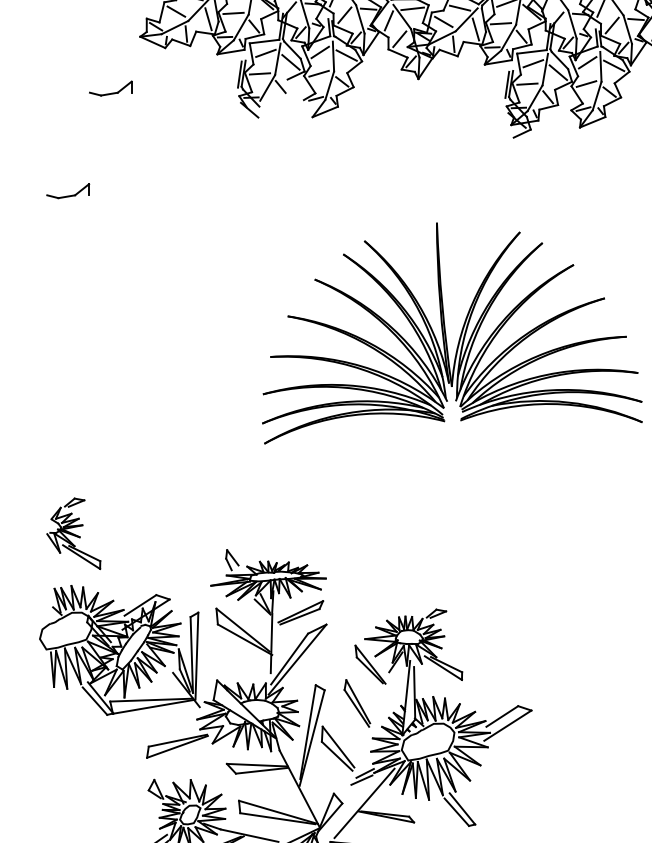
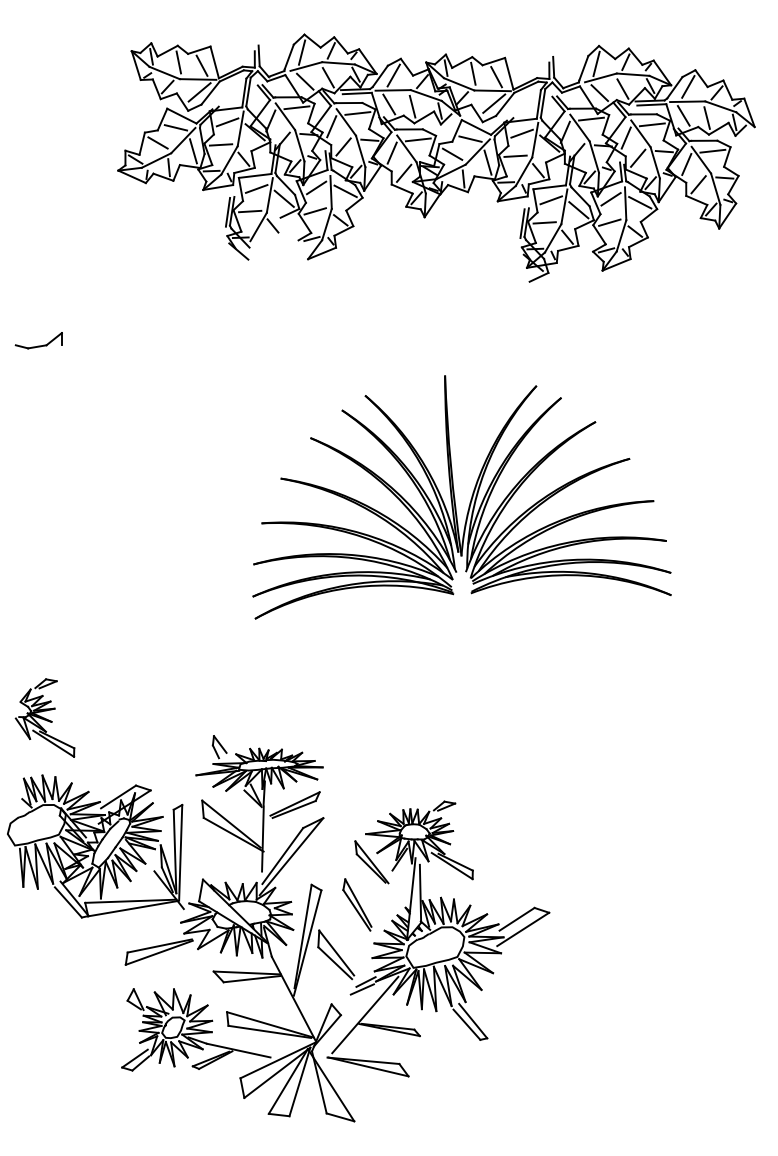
part: (110, 88) -> (85, 227), removed

